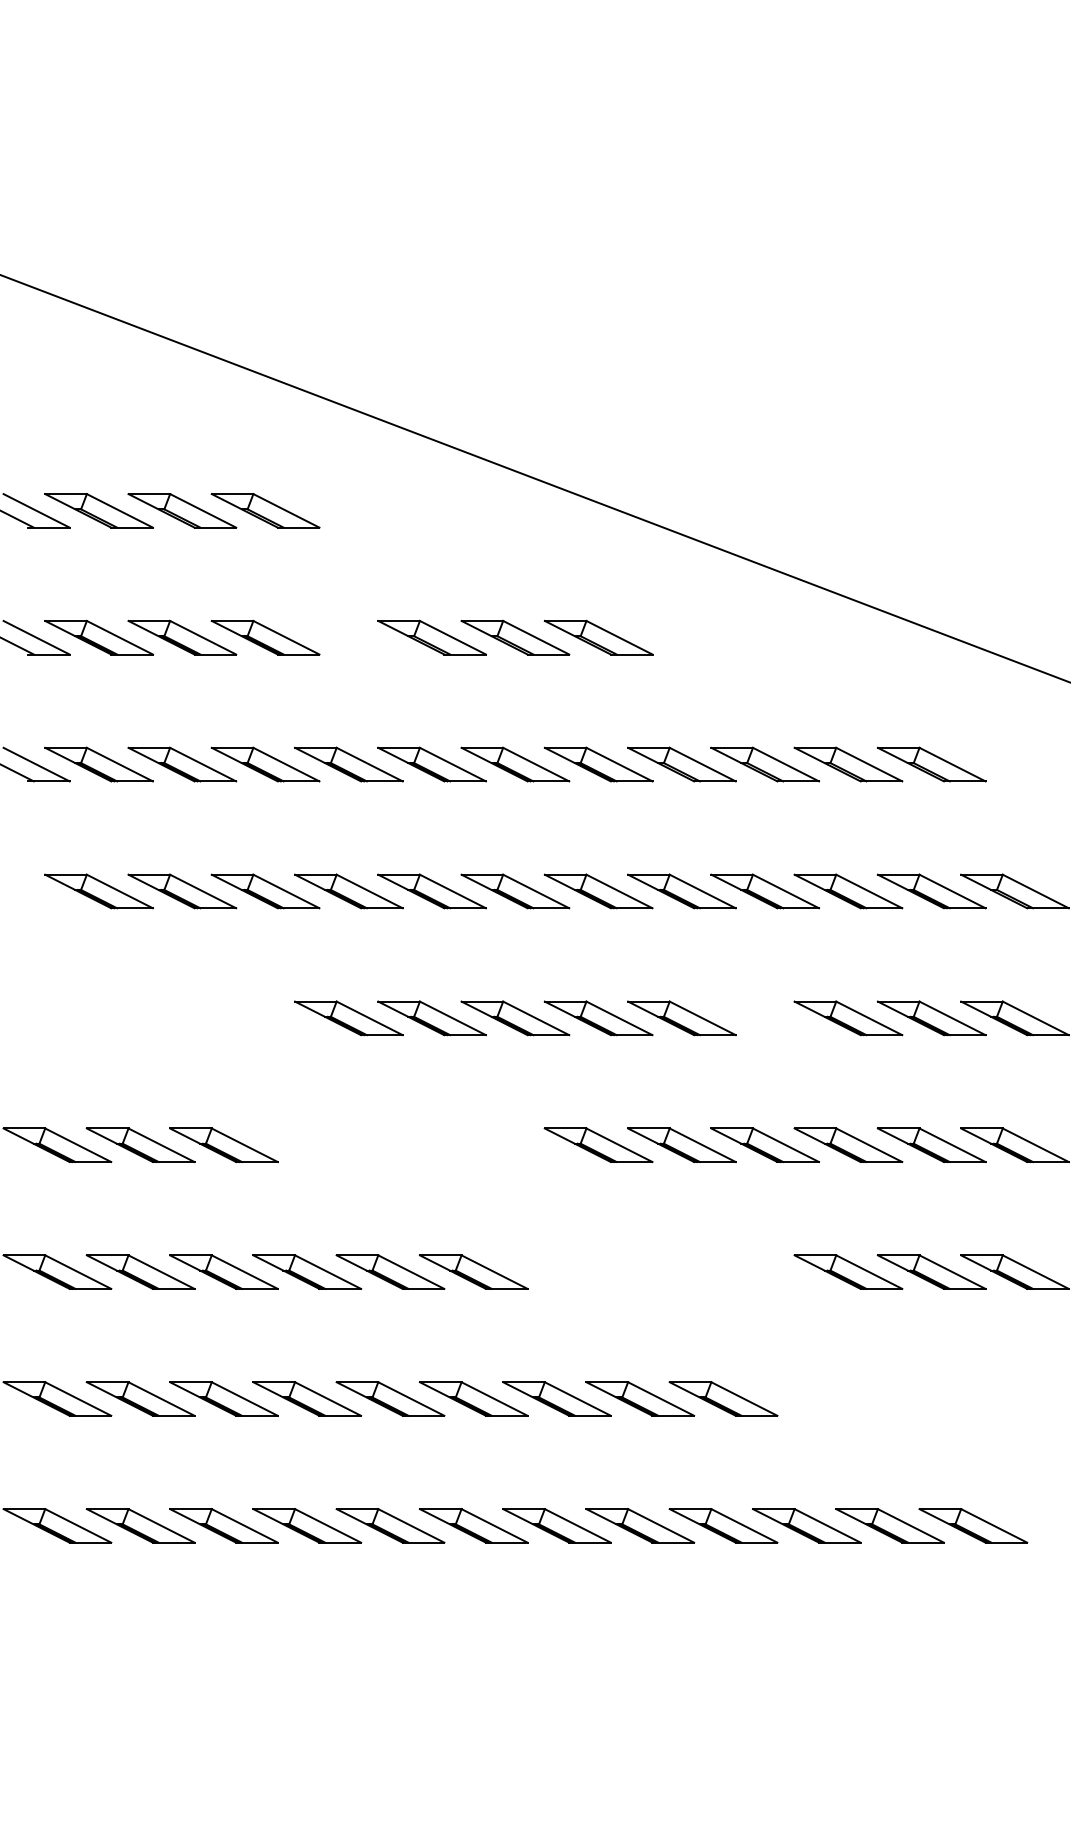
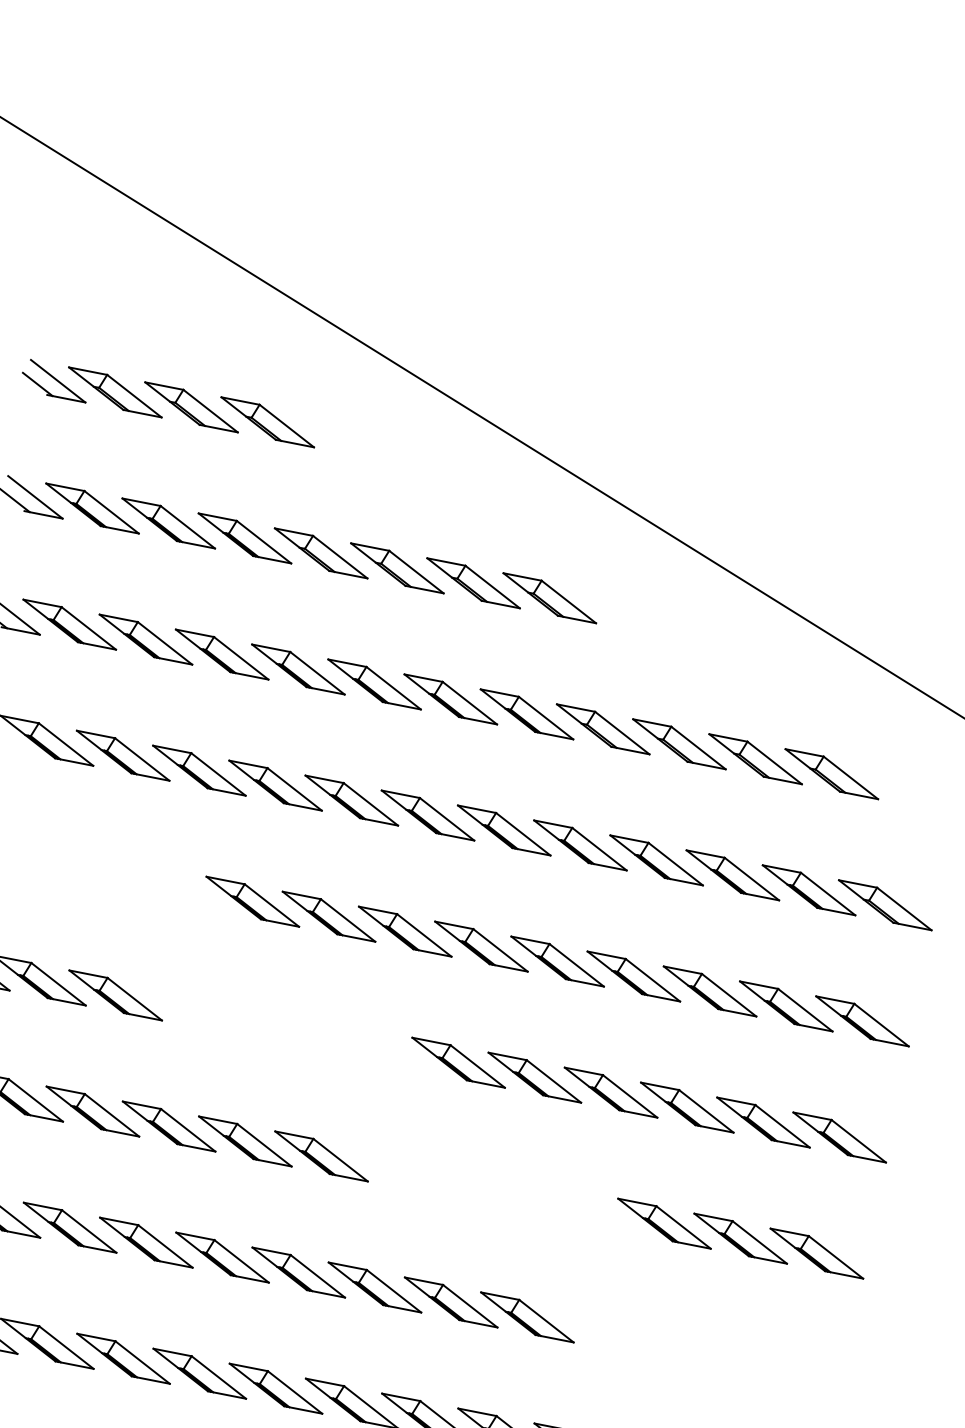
part: (348, 637) -> (320, 553), added
part: (764, 1018) -> (633, 976), added

